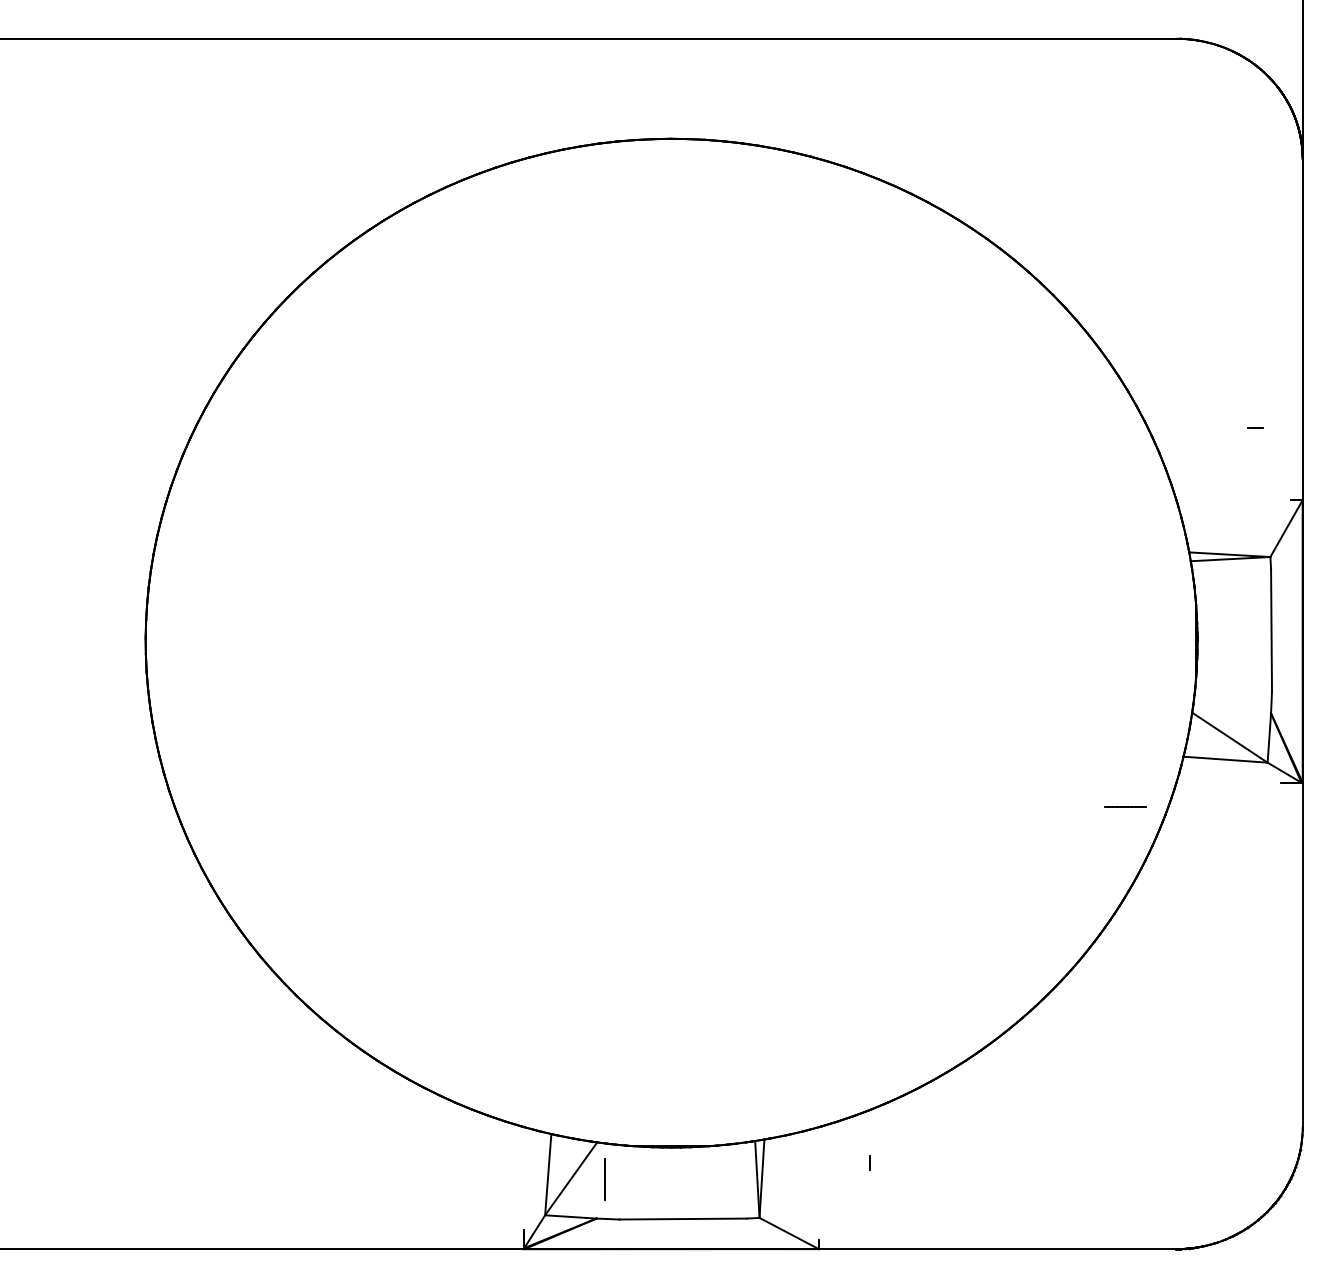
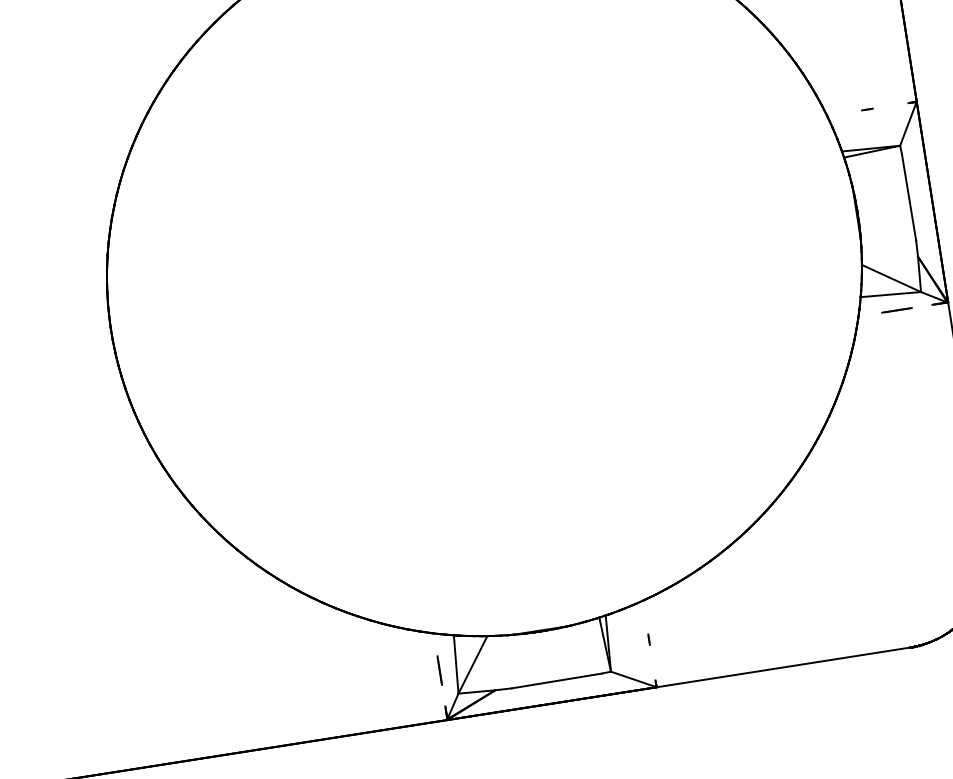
line: (1255, 427) -> (867, 109), moved
line: (1125, 806) -> (896, 310), moved
line: (869, 1162) -> (648, 639), moved
line: (604, 1179) -> (439, 670), moved

